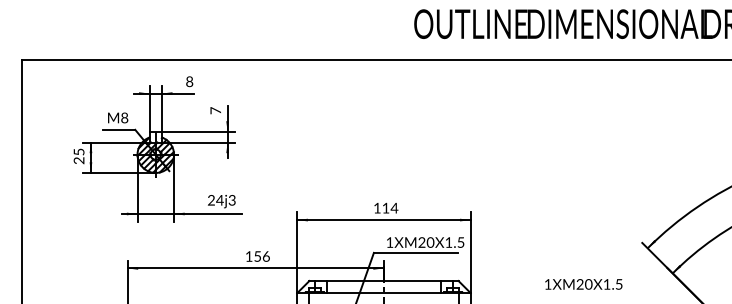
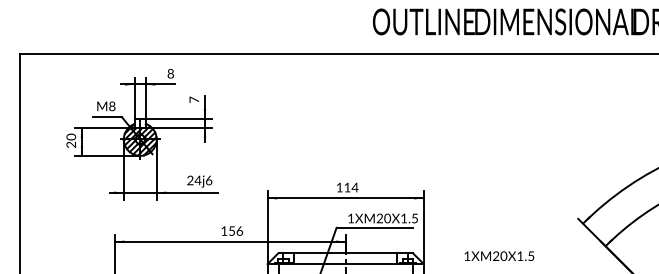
text: (78, 151) -> (70, 136), 25 -> 20
text: (231, 200) -> (208, 180), 24j3 -> 24j6
text: (583, 284) -> (499, 256), moved

